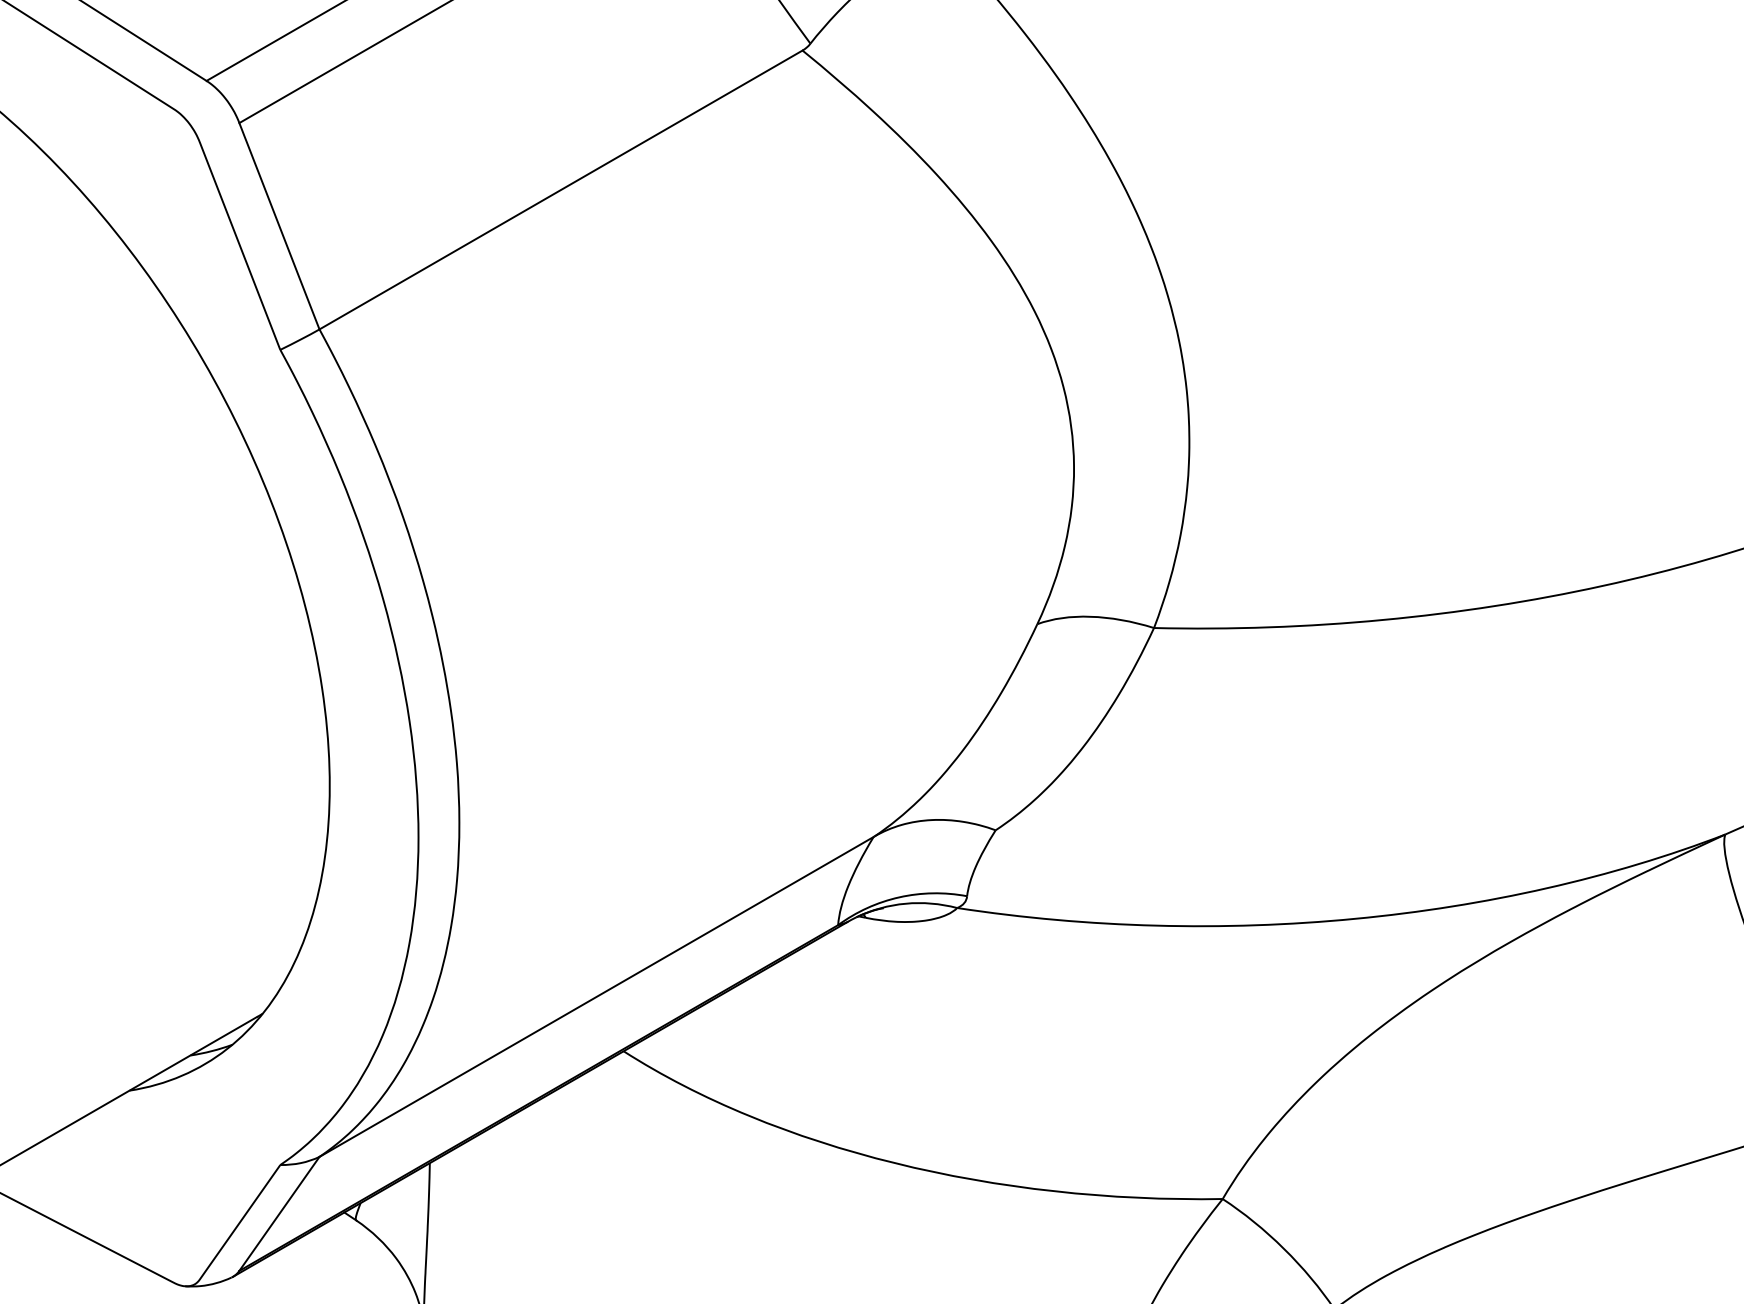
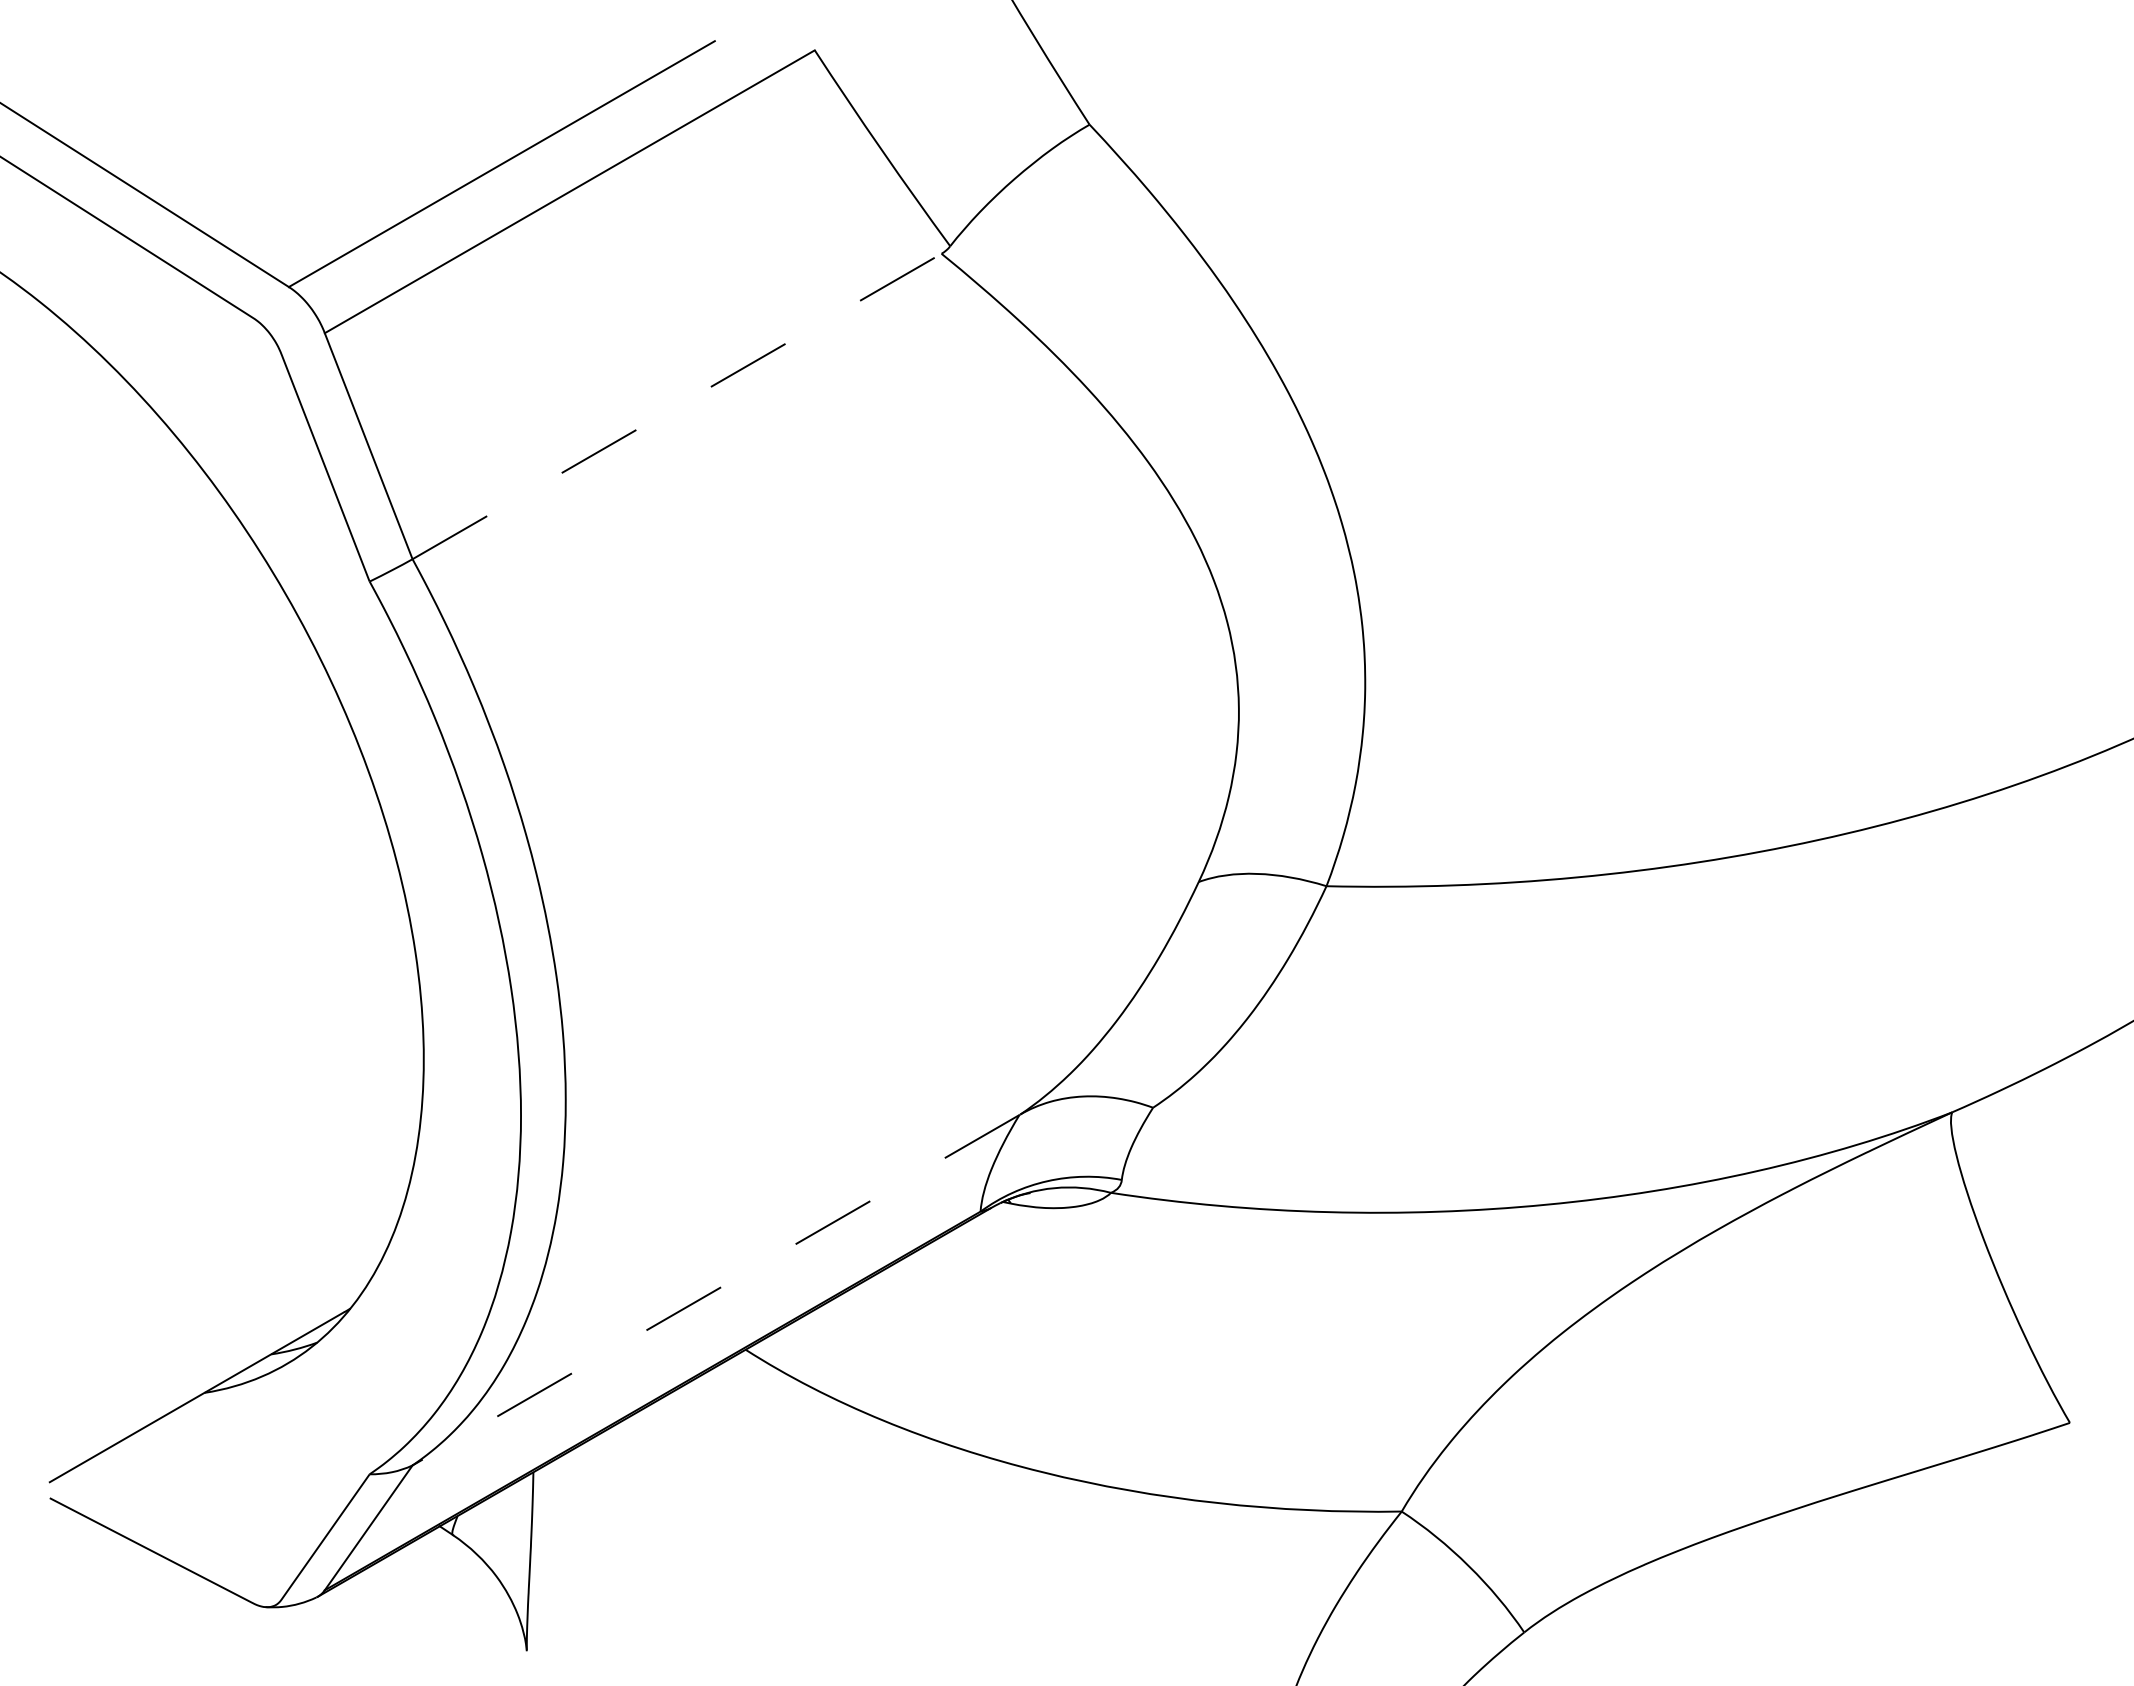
line: (561, 189) -> (677, 406), solid -> dashed
line: (596, 997) -> (715, 1290), solid -> dashed

